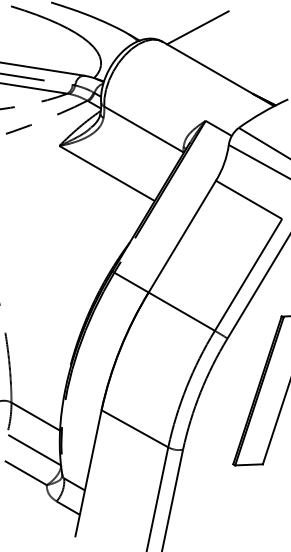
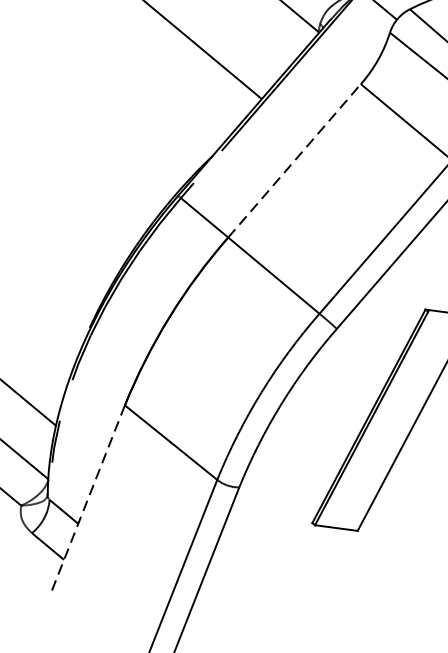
line: (182, 236) -> (294, 160), solid -> dashed
line: (88, 473) -> (88, 498), solid -> dashed

